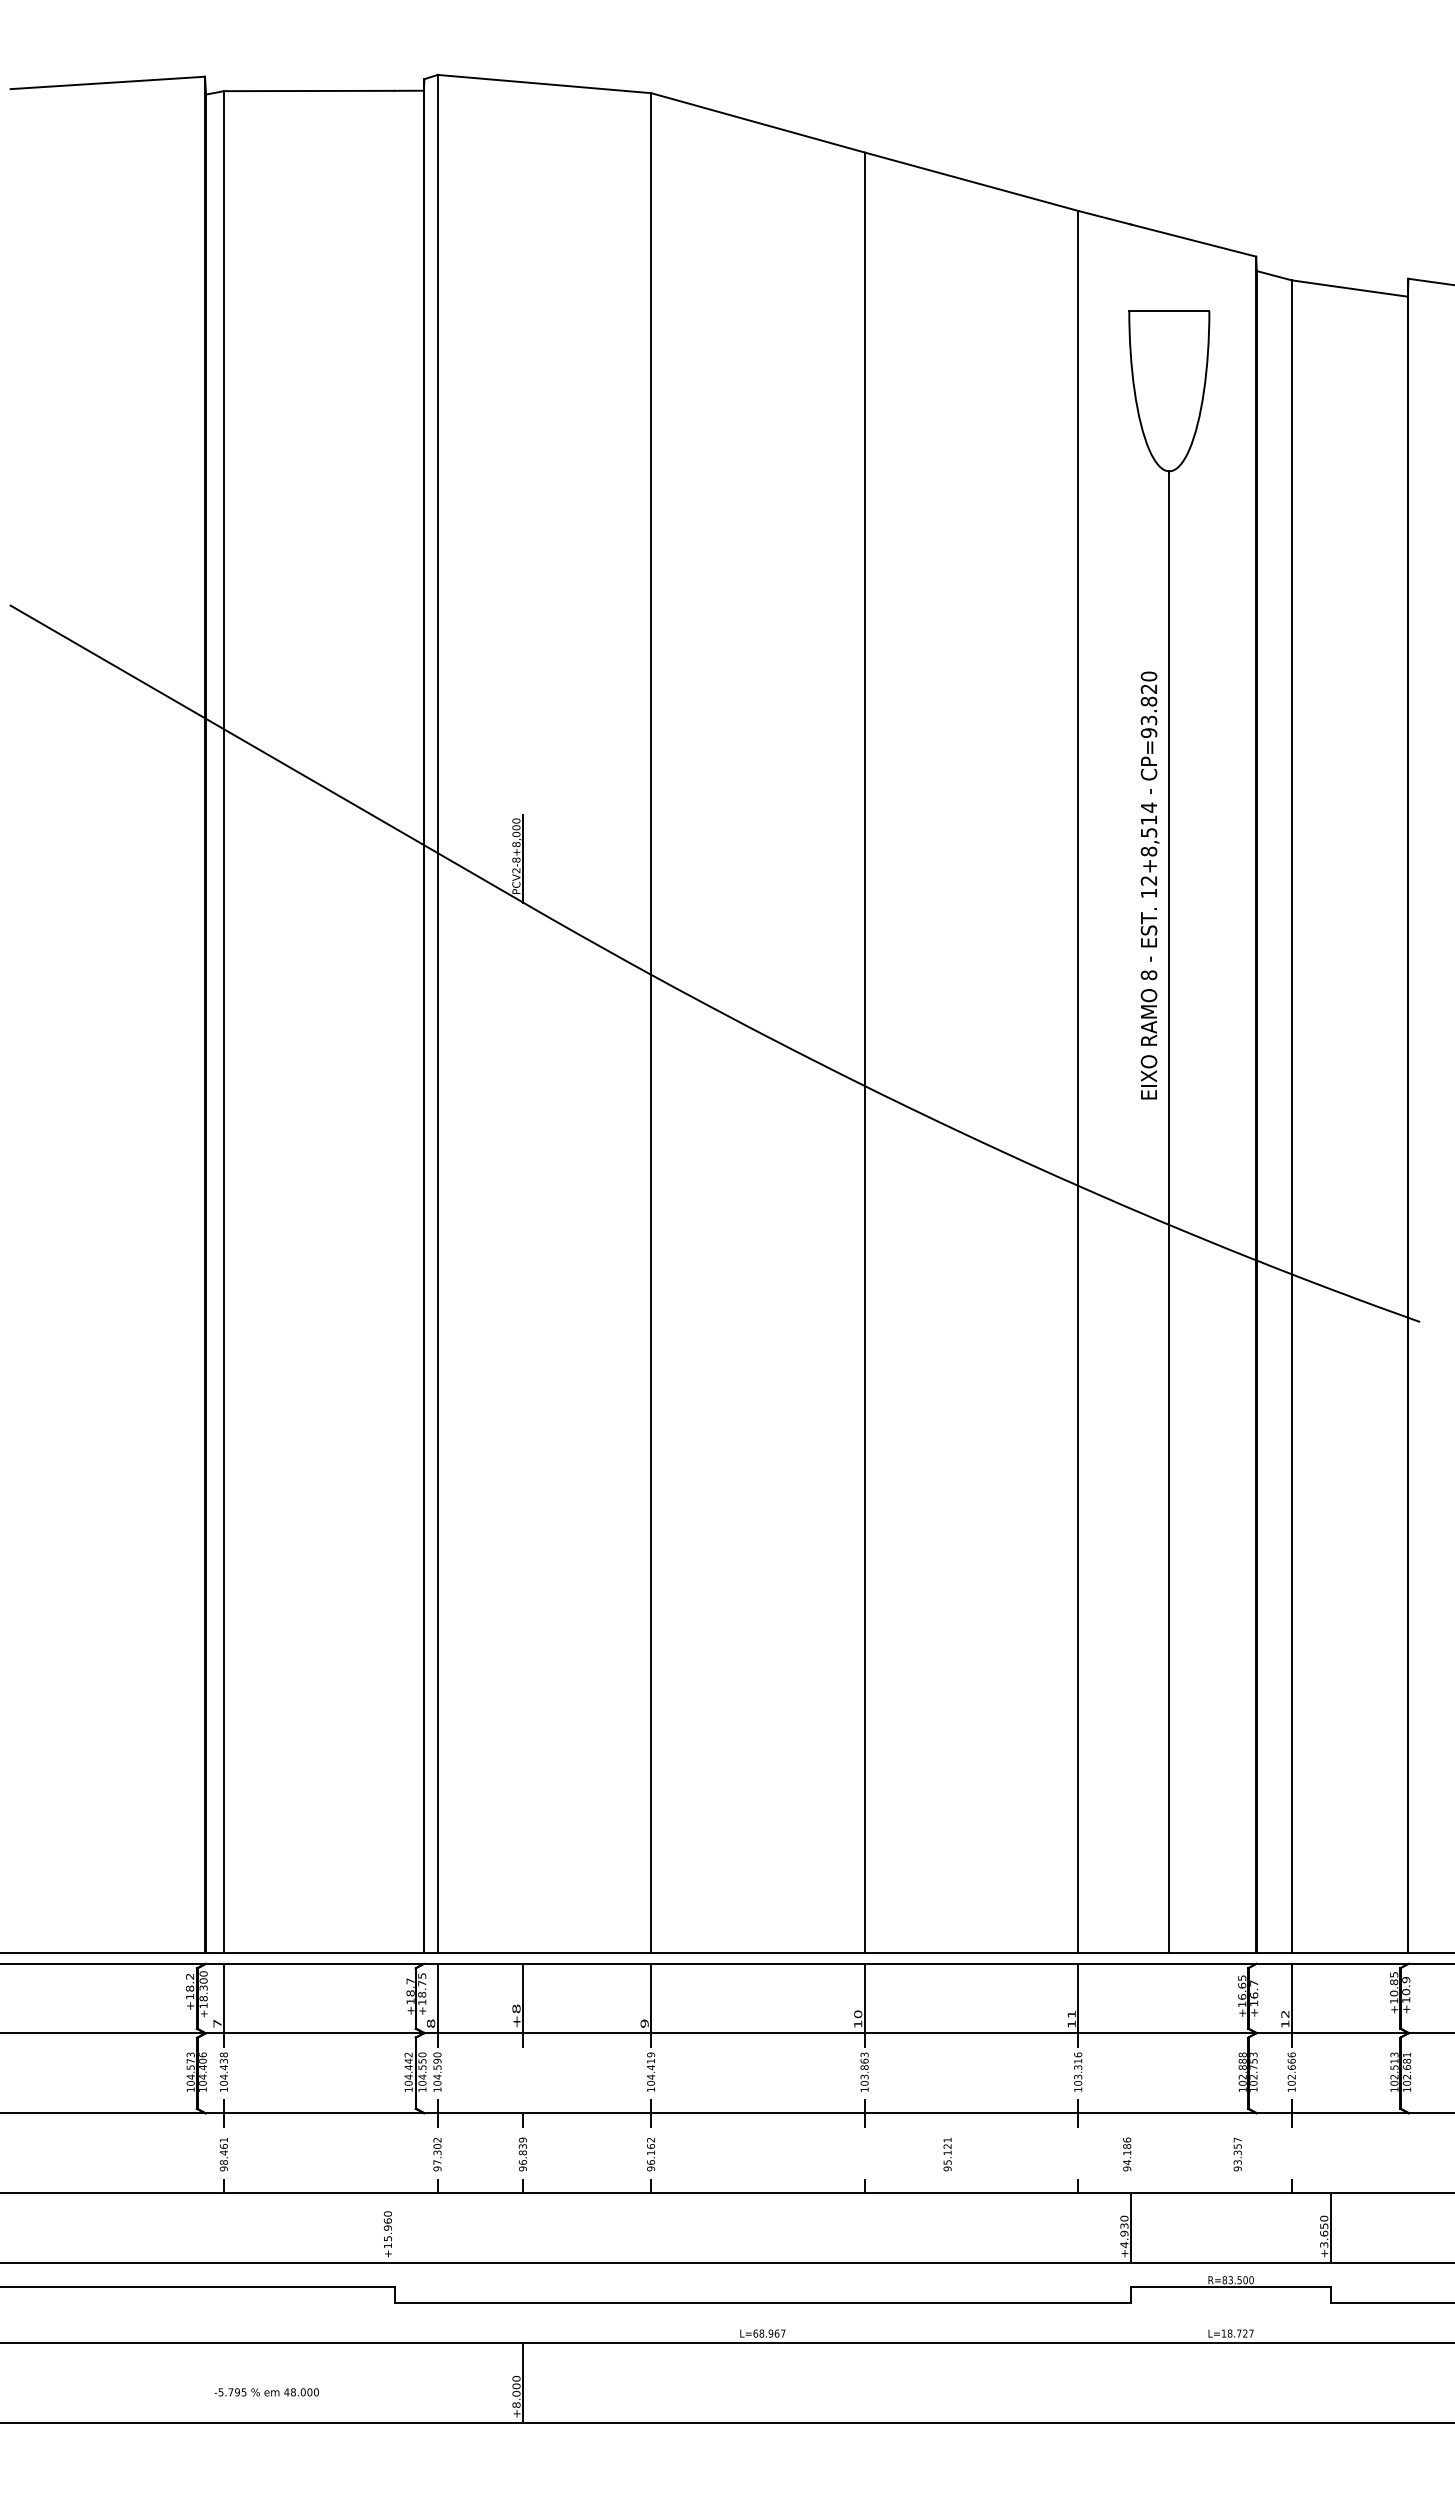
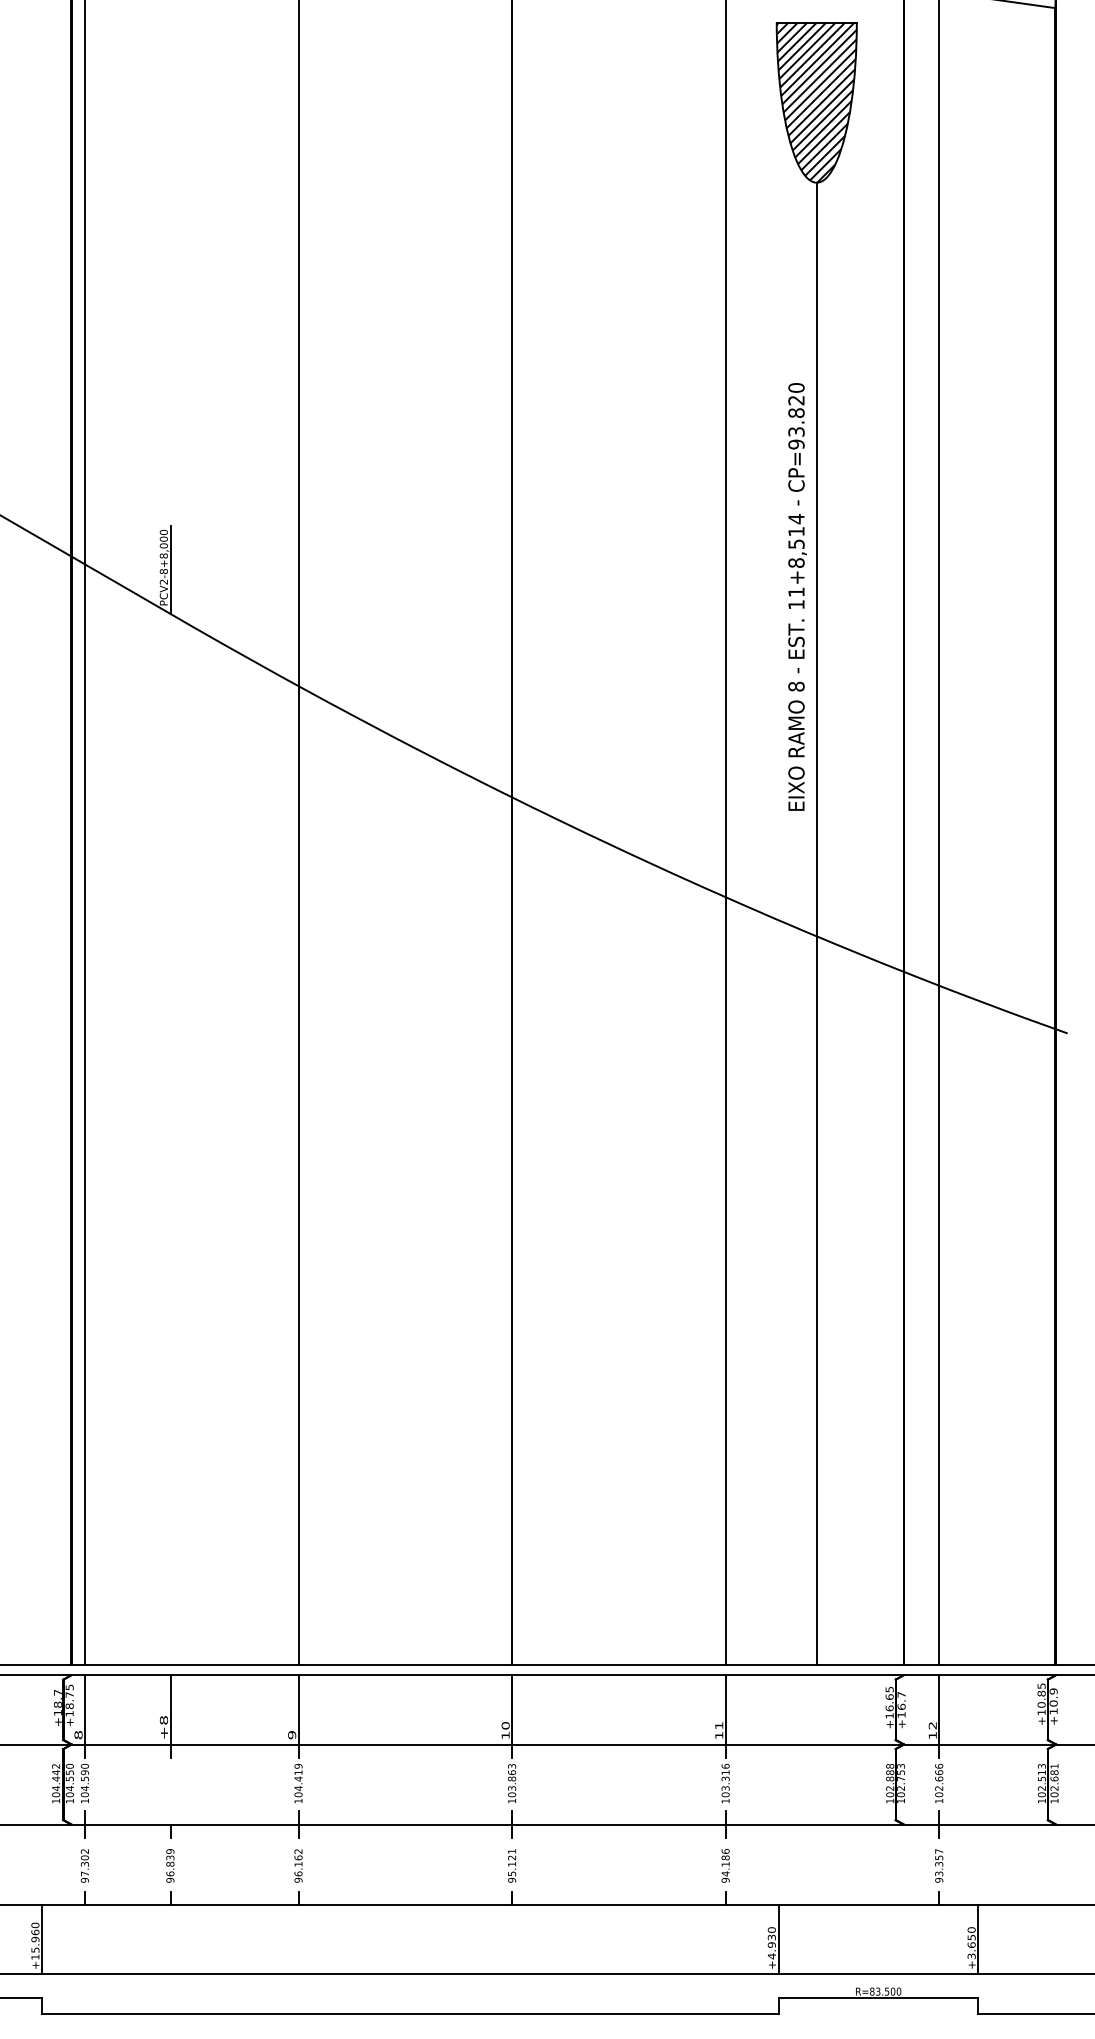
hatch: (1169, 391) -> (816, 102), added
text: (1148, 880) -> (795, 591), 12+8,514 -> 11+8,514
text: (947, 2154) -> (511, 1865), moved
text: (1127, 2154) -> (725, 1865), moved
text: (1237, 2154) -> (938, 1865), moved
line: (394, 2227) -> (41, 1938), added

